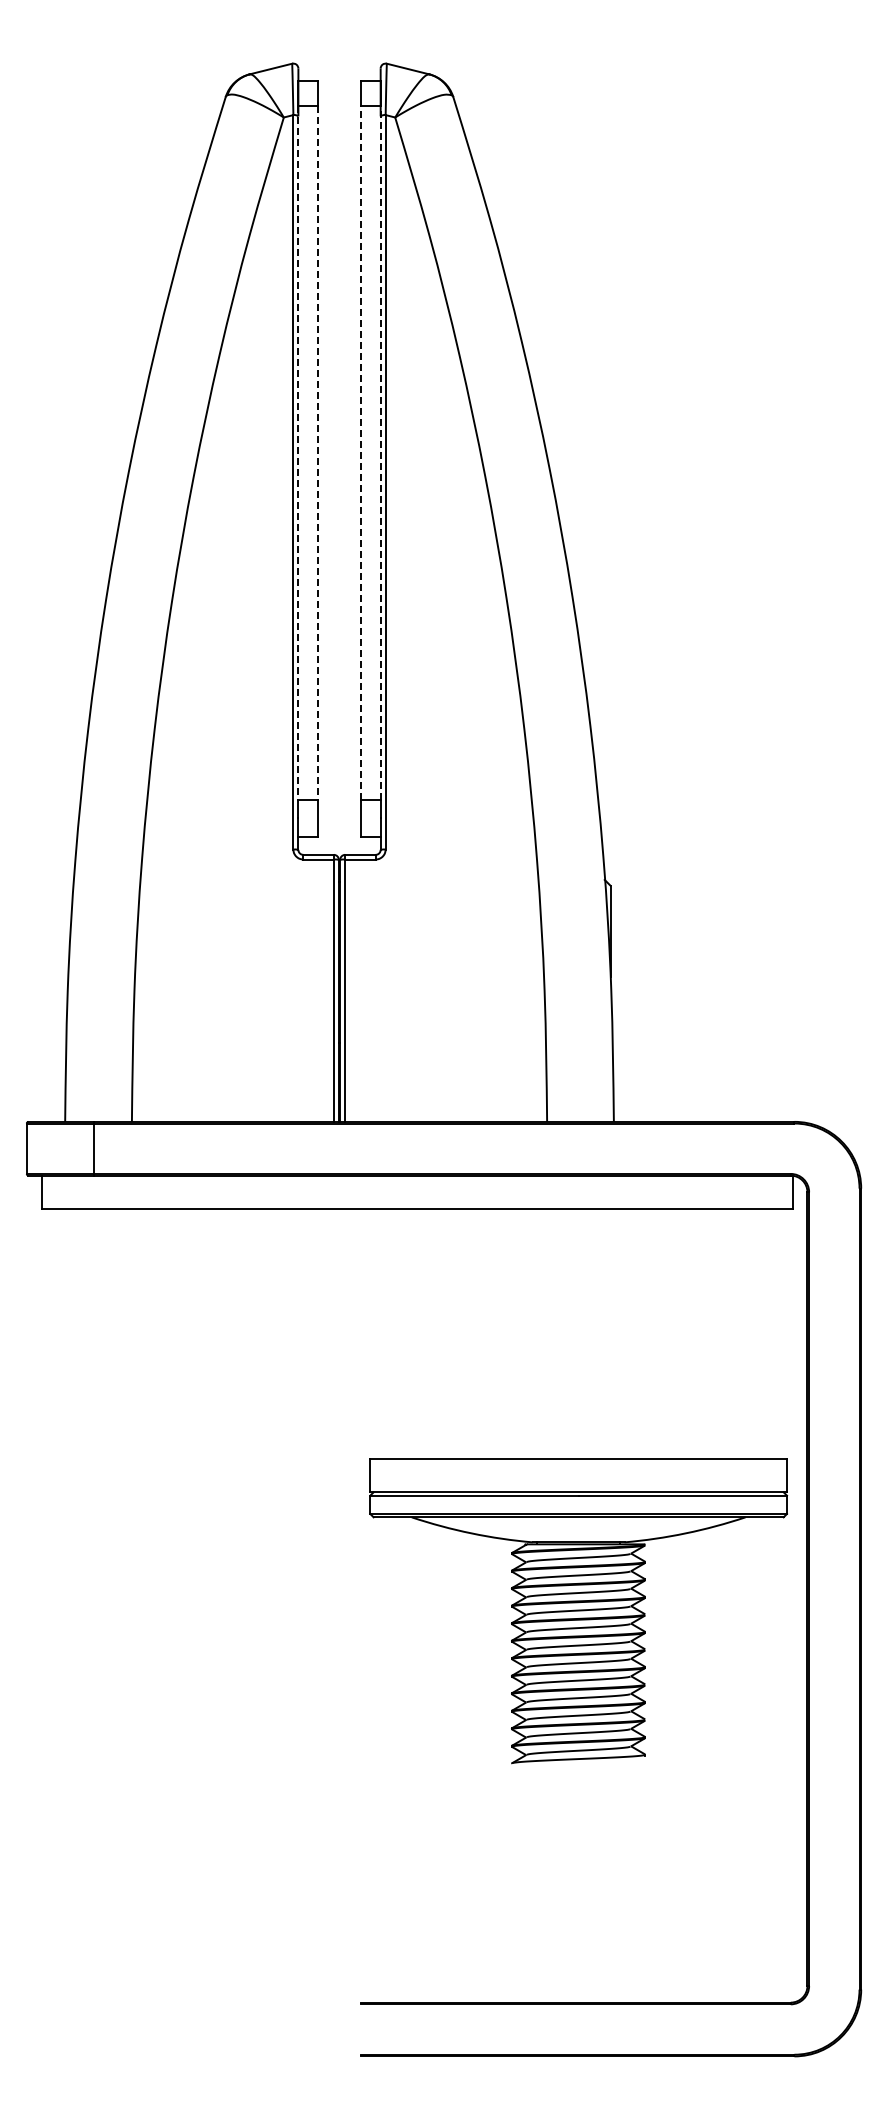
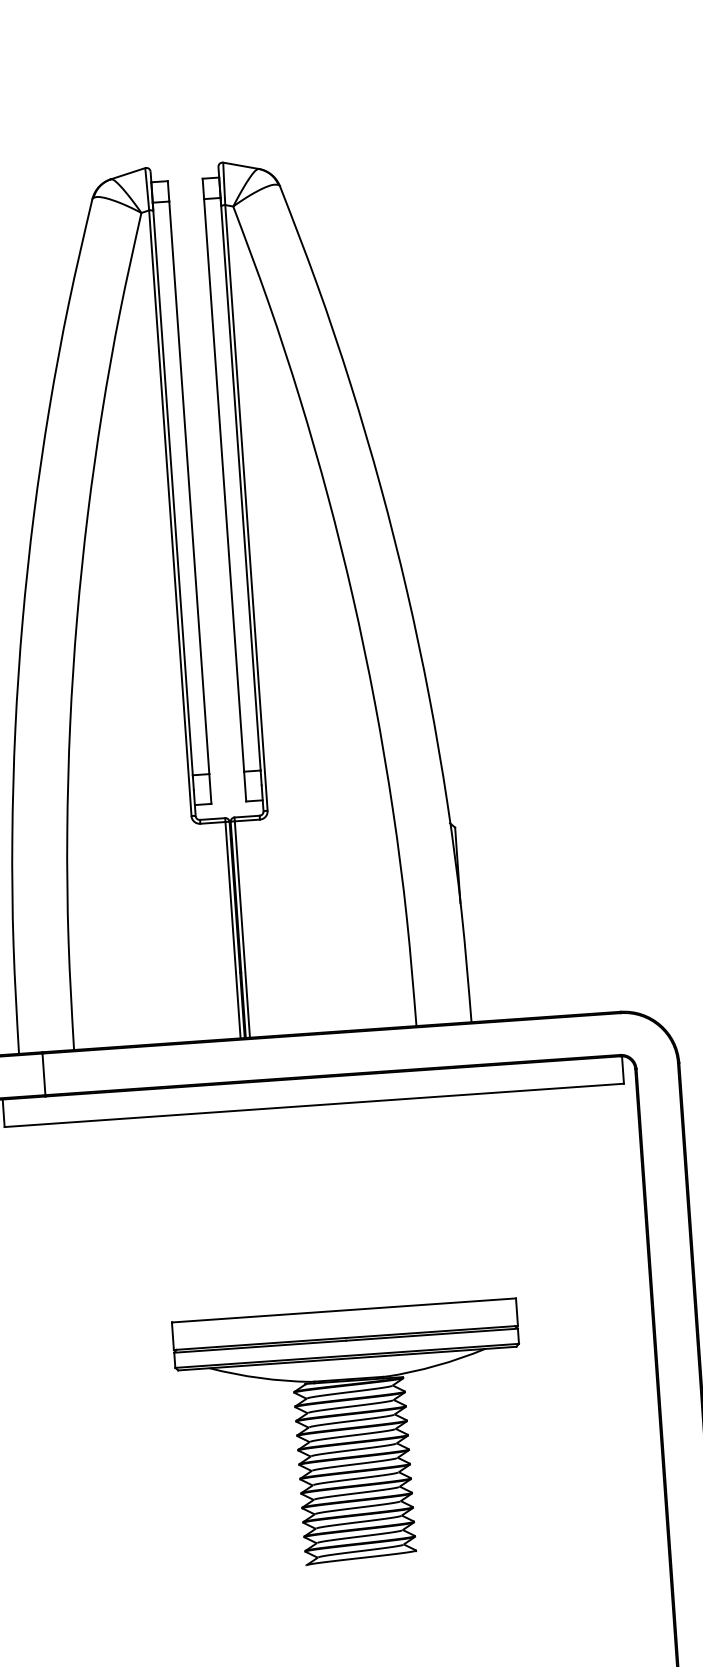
line: (360, 452) -> (223, 484), dashed -> solid
line: (380, 452) -> (240, 483), dashed -> solid
line: (298, 453) -> (172, 489), dashed -> solid
line: (318, 453) -> (189, 488), dashed -> solid
part: (578, 1611) -> (352, 1436), moved

